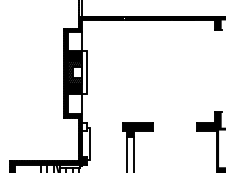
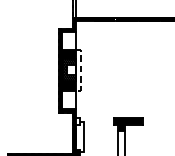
line: (87, 72) -> (81, 70), solid -> dashed

